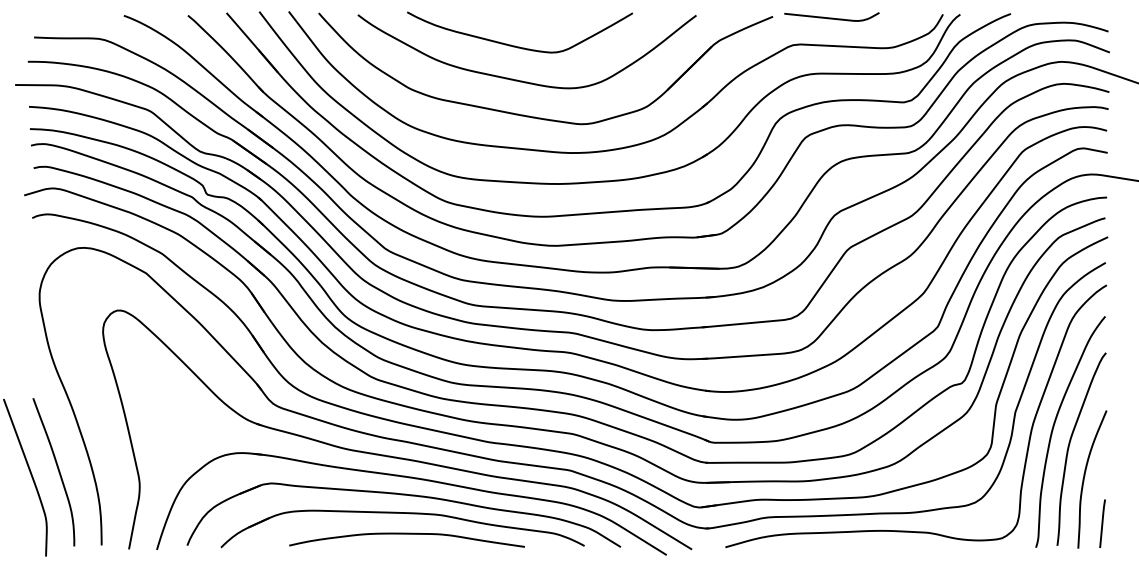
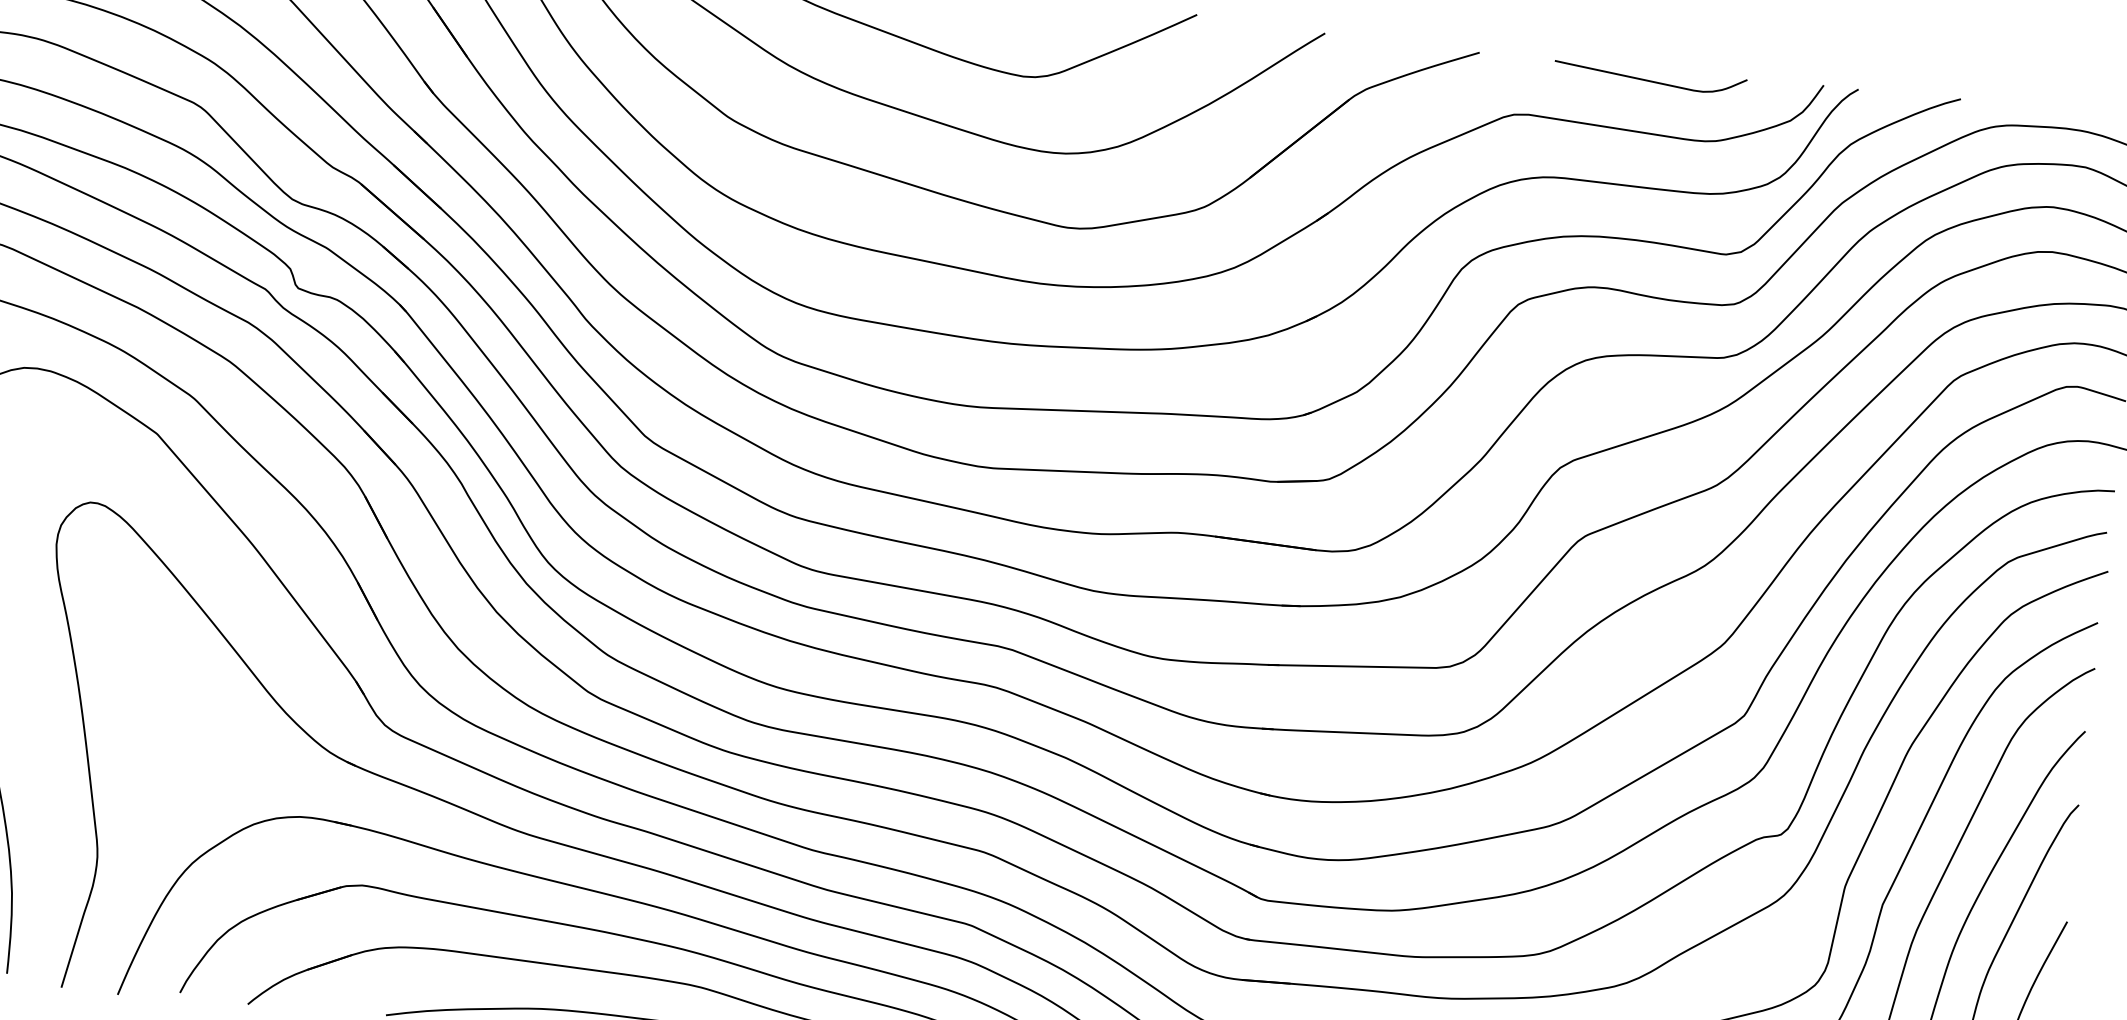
curve: (831, 17) -> (1649, 78), moved

